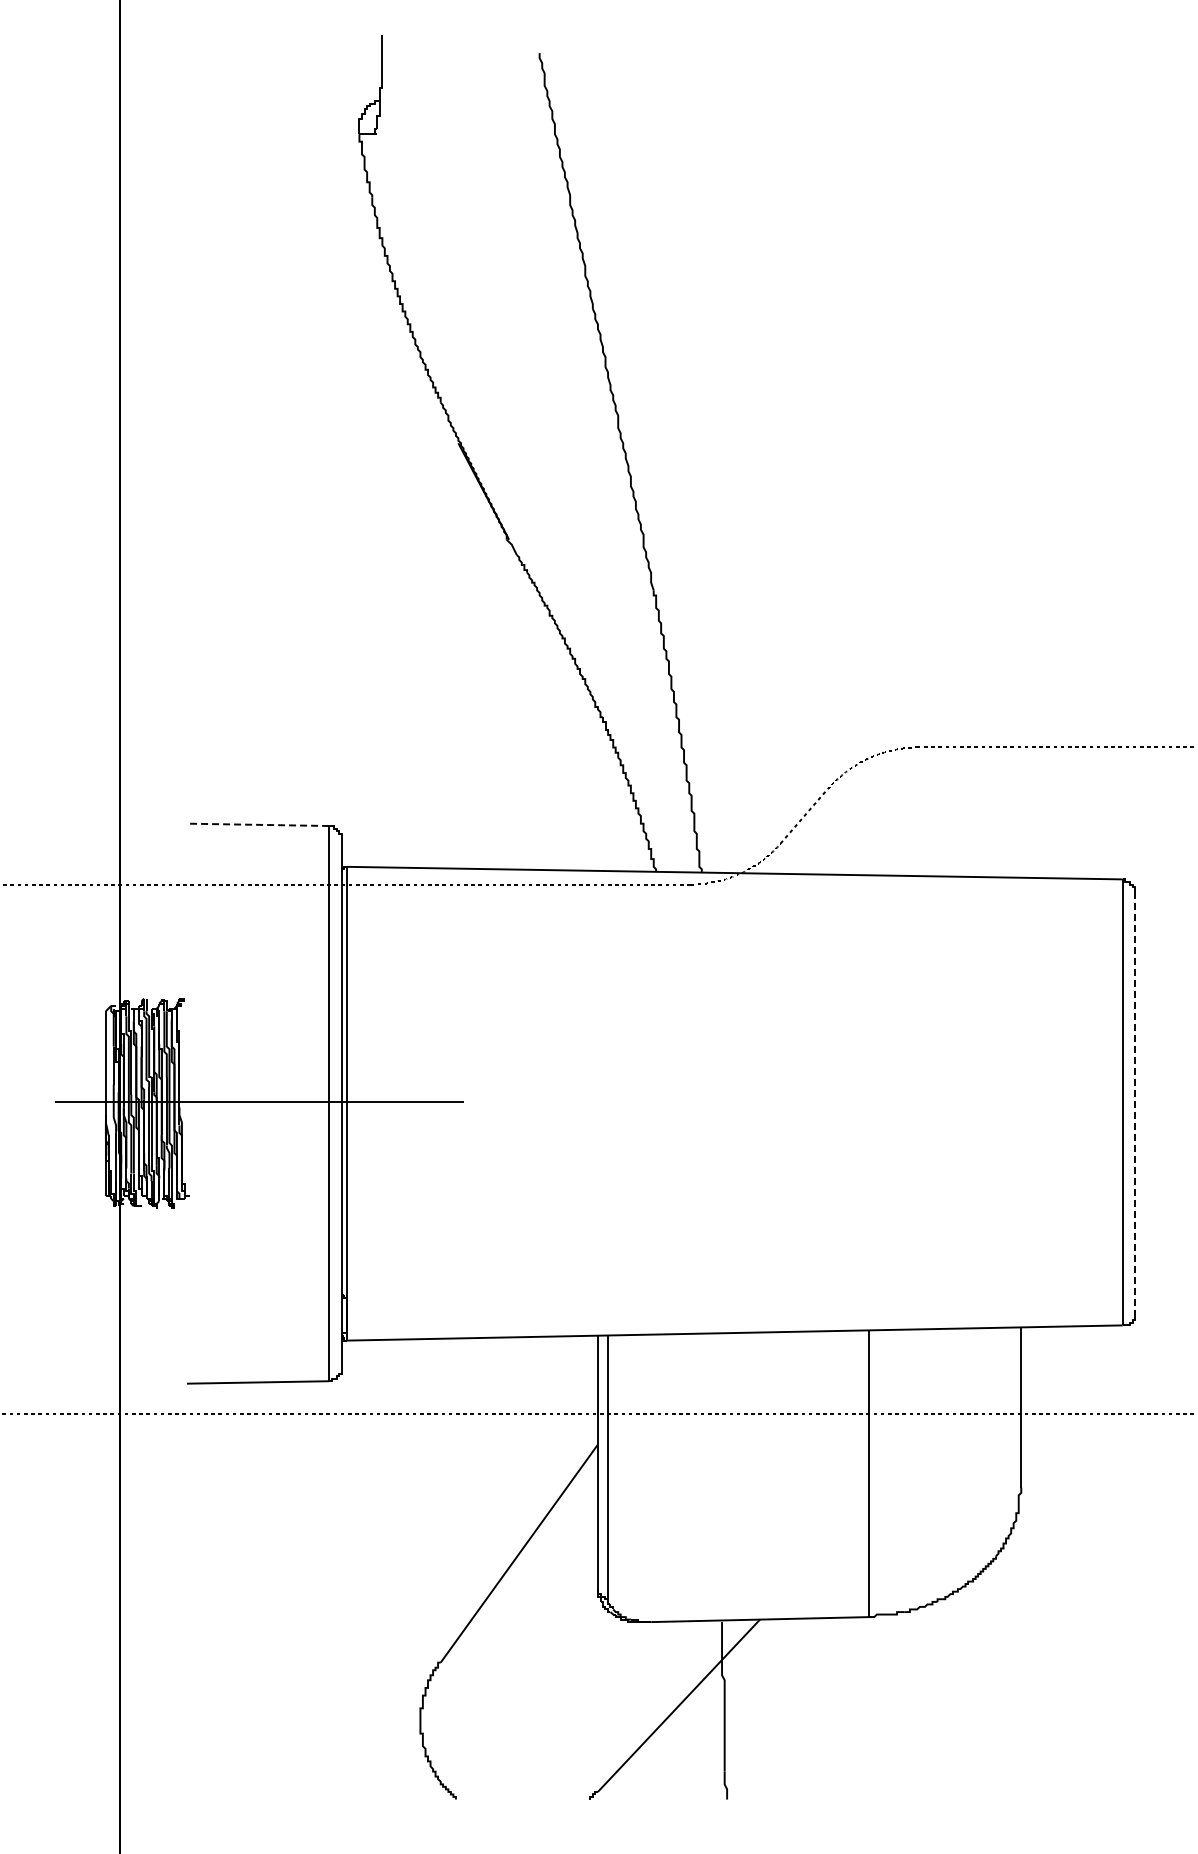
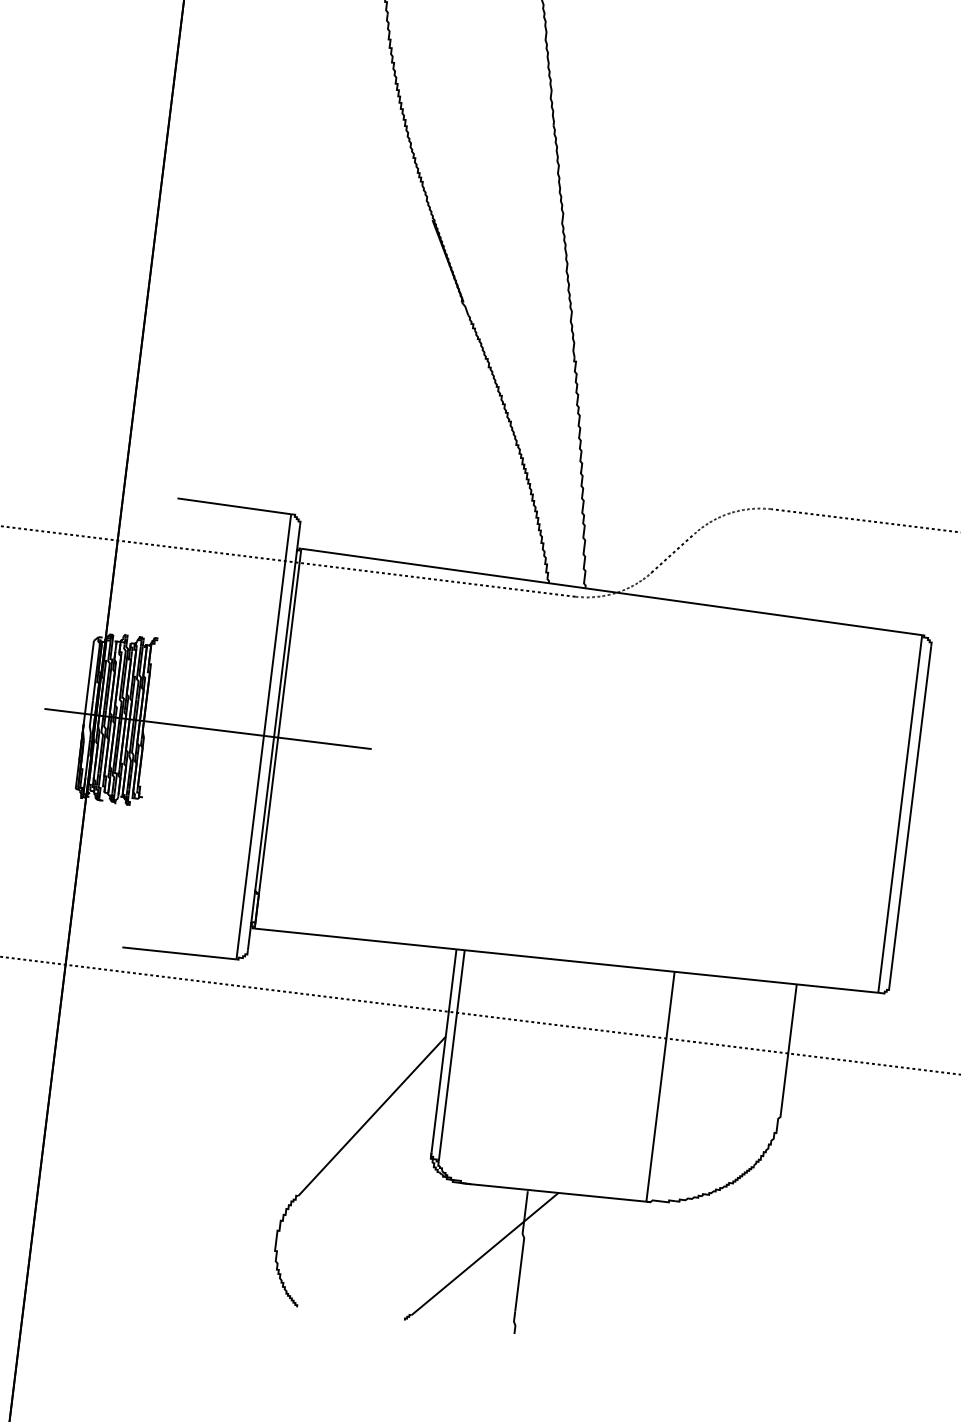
line: (257, 824) -> (233, 505), dashed -> solid
line: (1135, 1103) -> (910, 816), dashed -> solid

